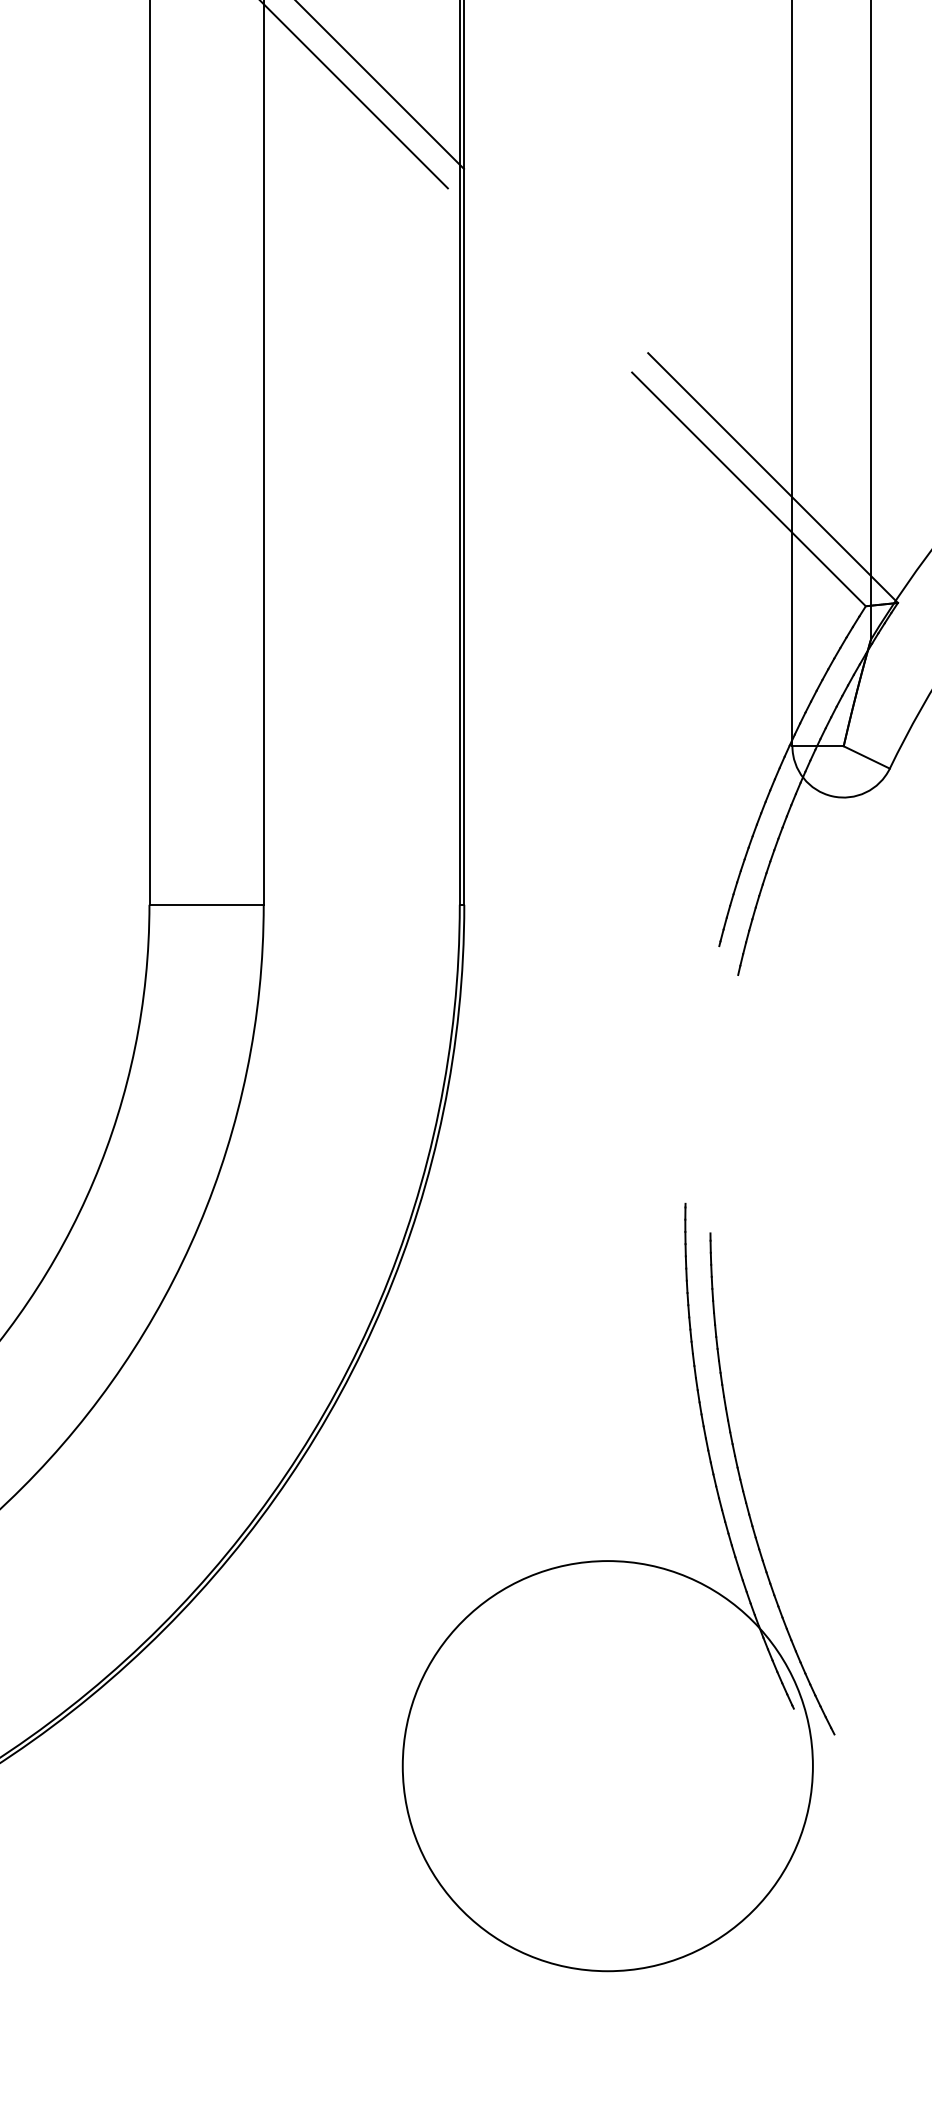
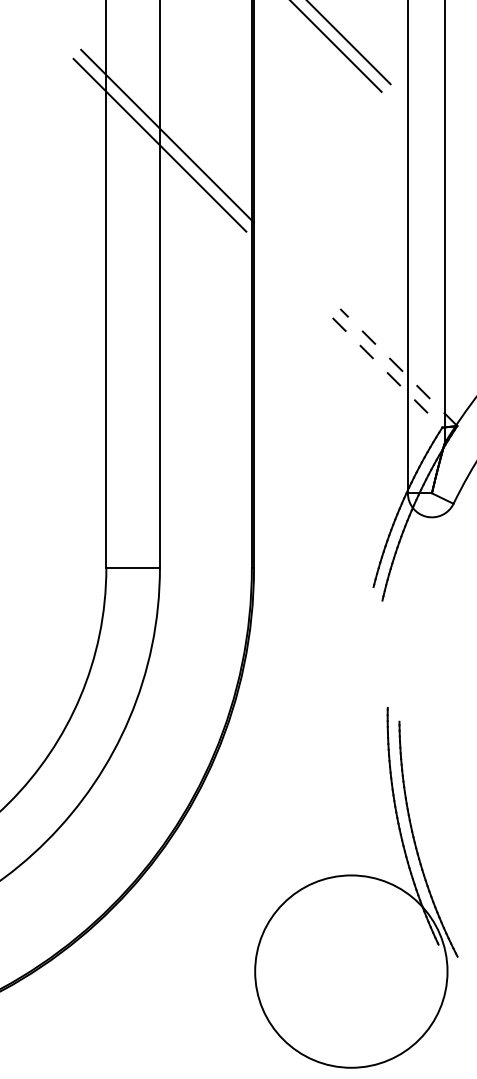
line: (772, 477) -> (398, 367), solid -> dashed
line: (748, 488) -> (387, 372), solid -> dashed
part: (618, 1586) -> (356, 887), moved

